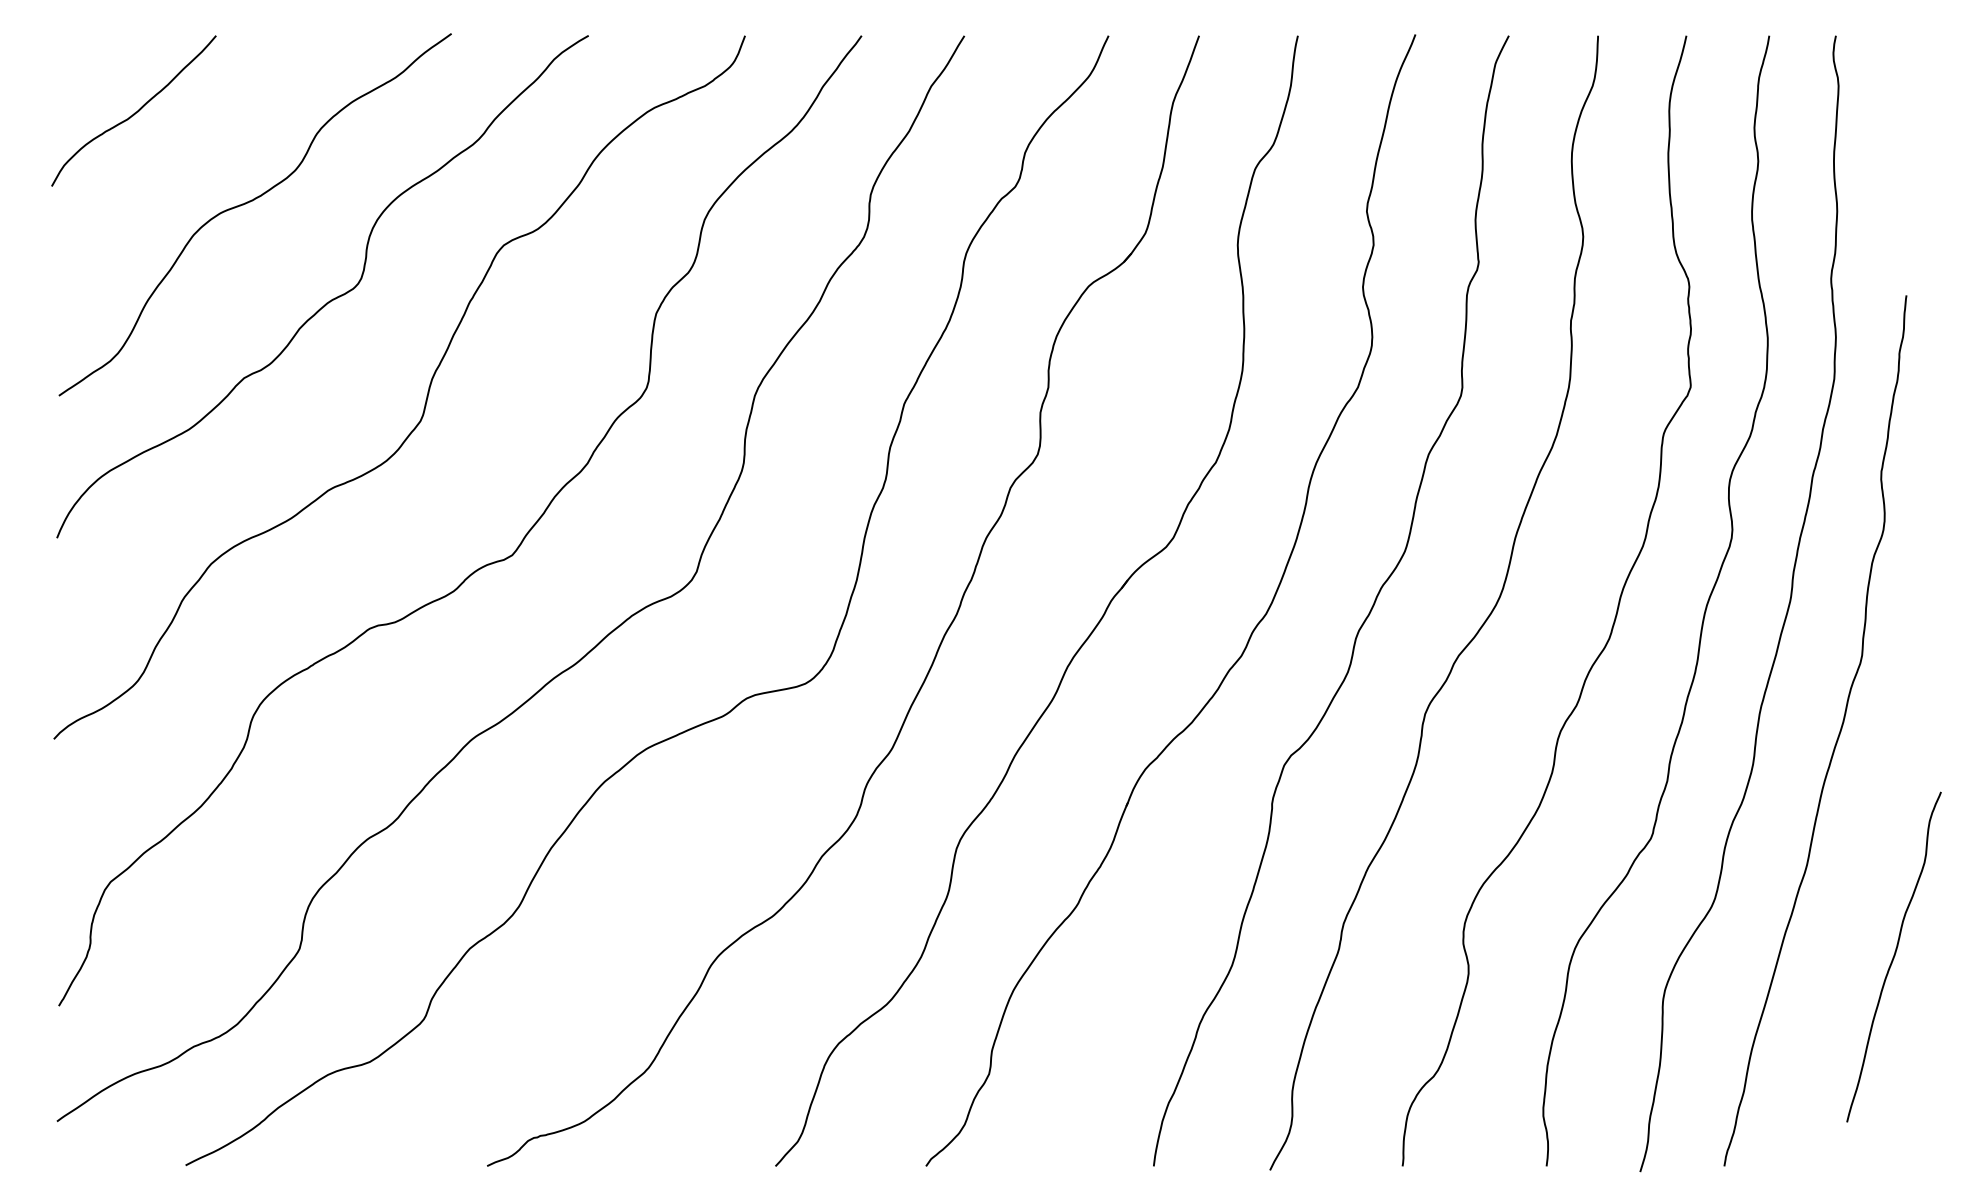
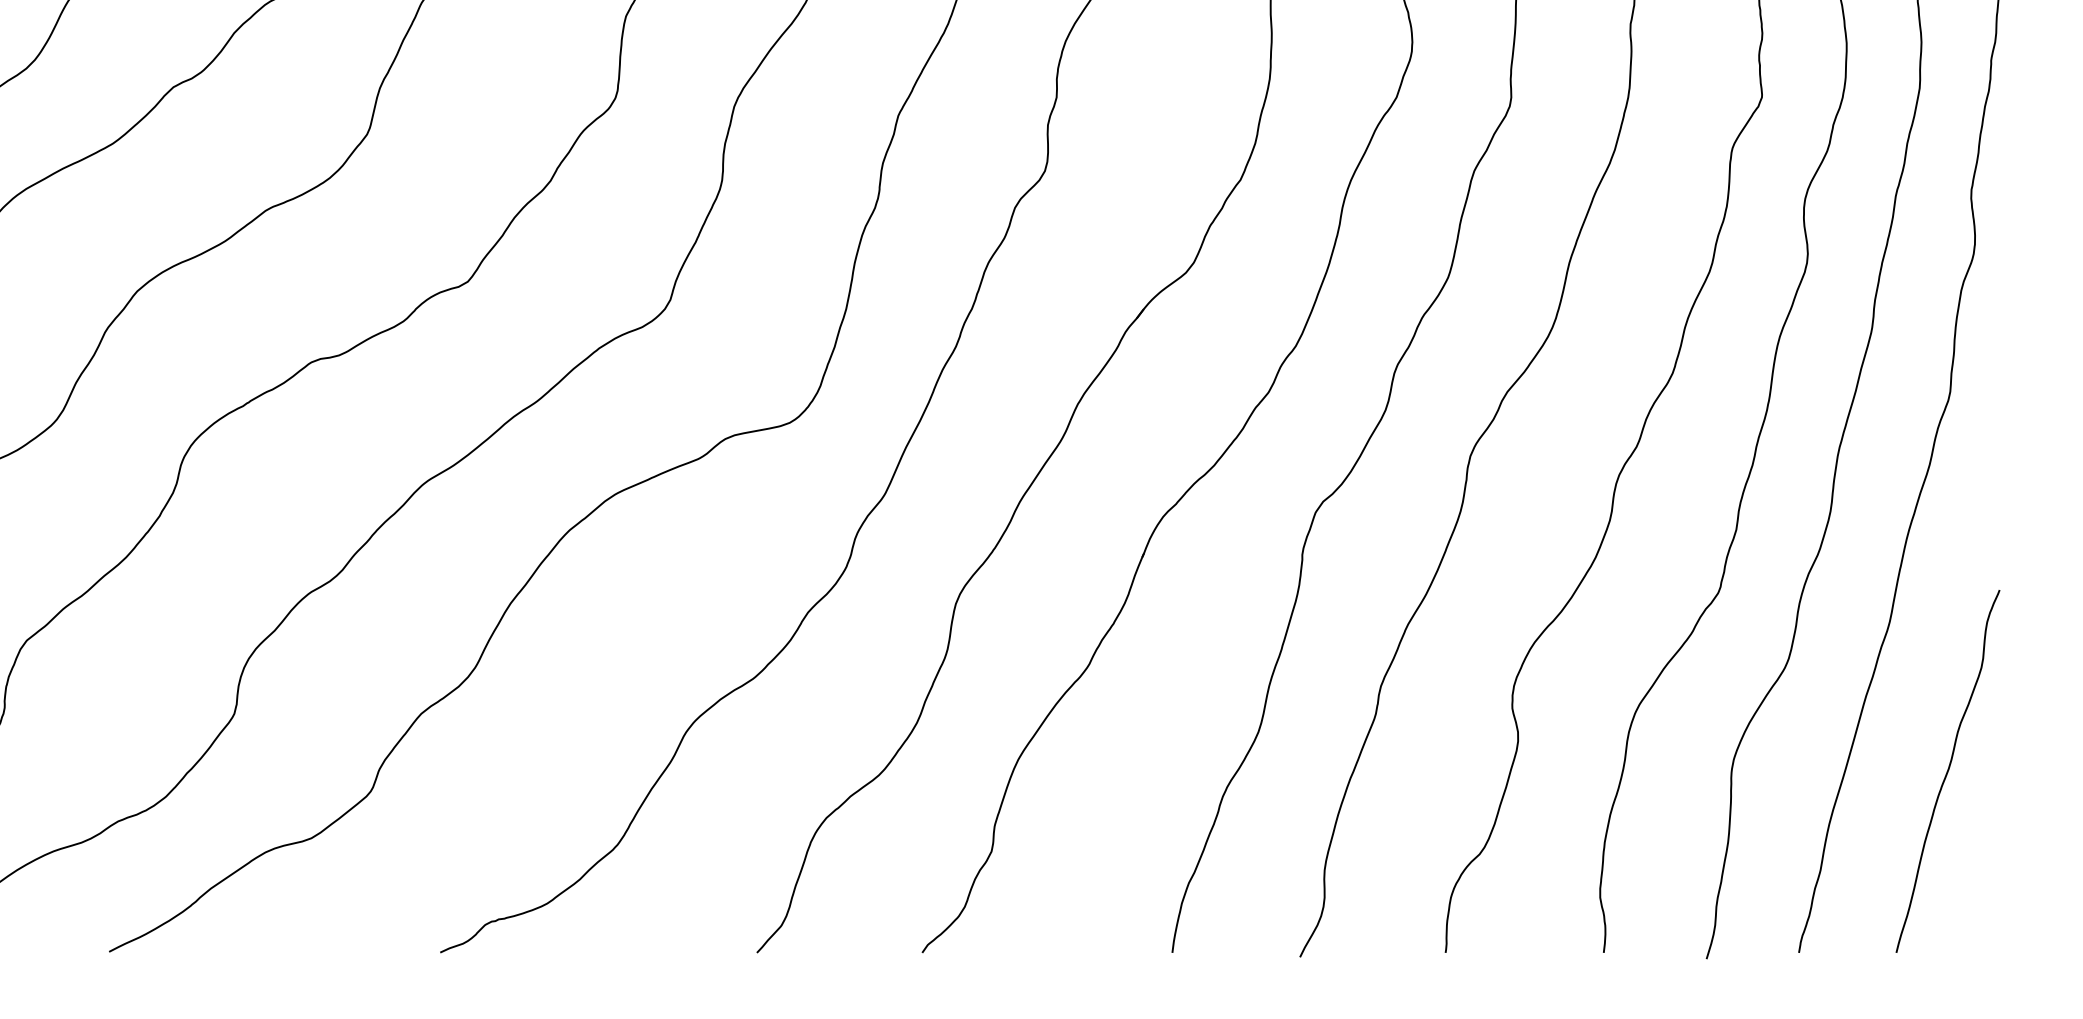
curve: (1893, 956) -> (1947, 770), moved

